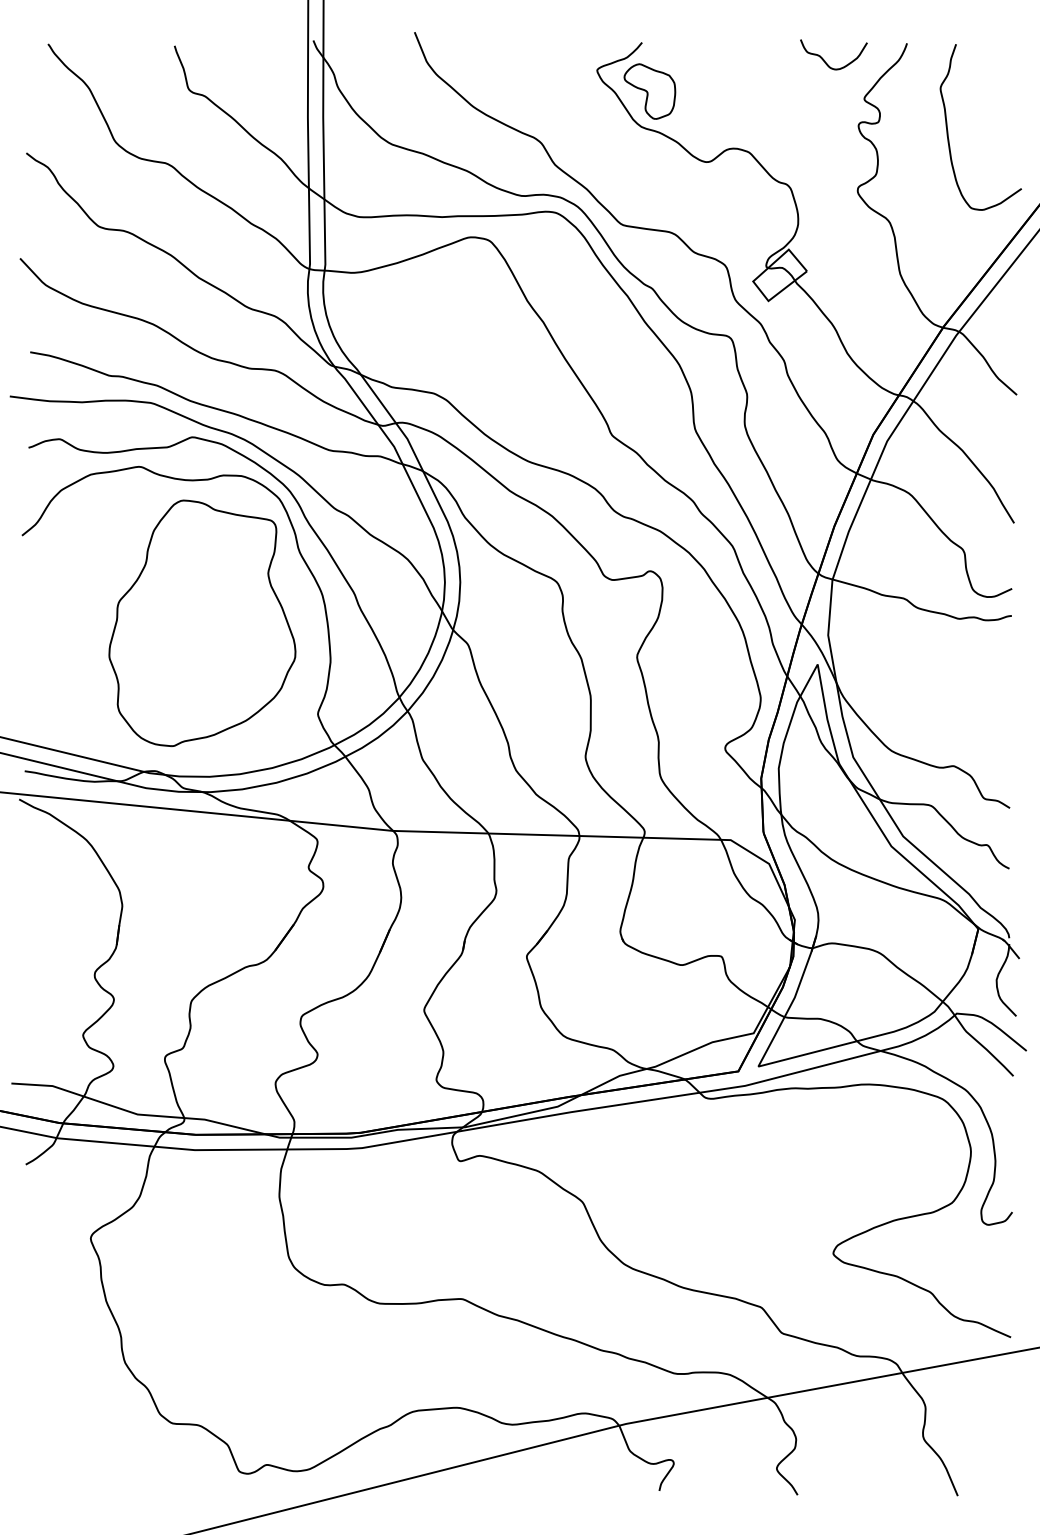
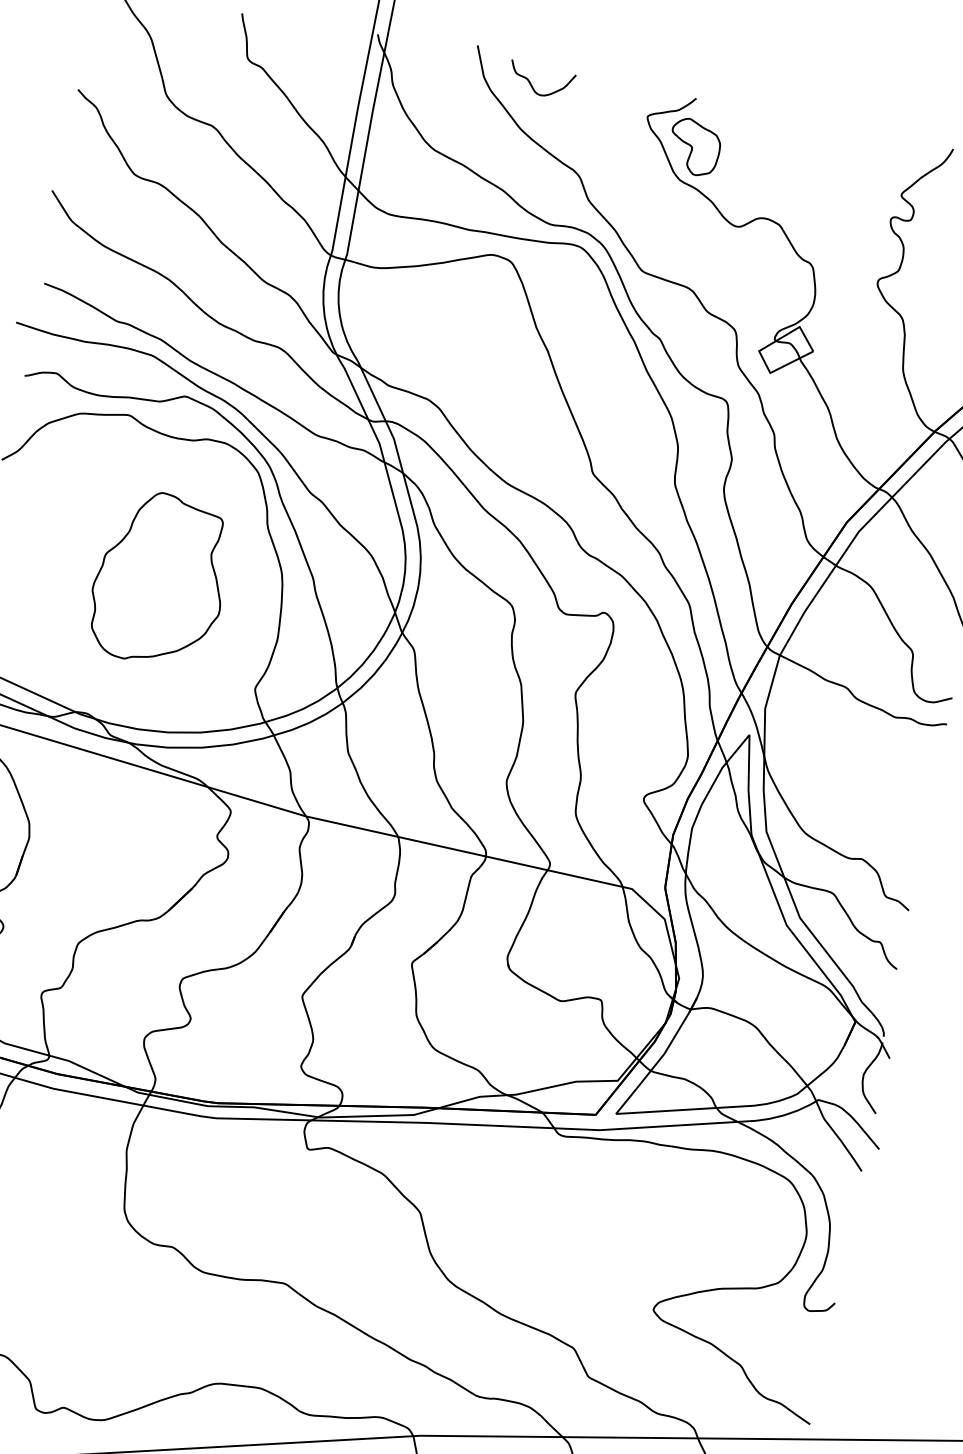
curve: (824, 59) -> (531, 83), moved
part: (202, 623) -> (160, 579), size x0.7

